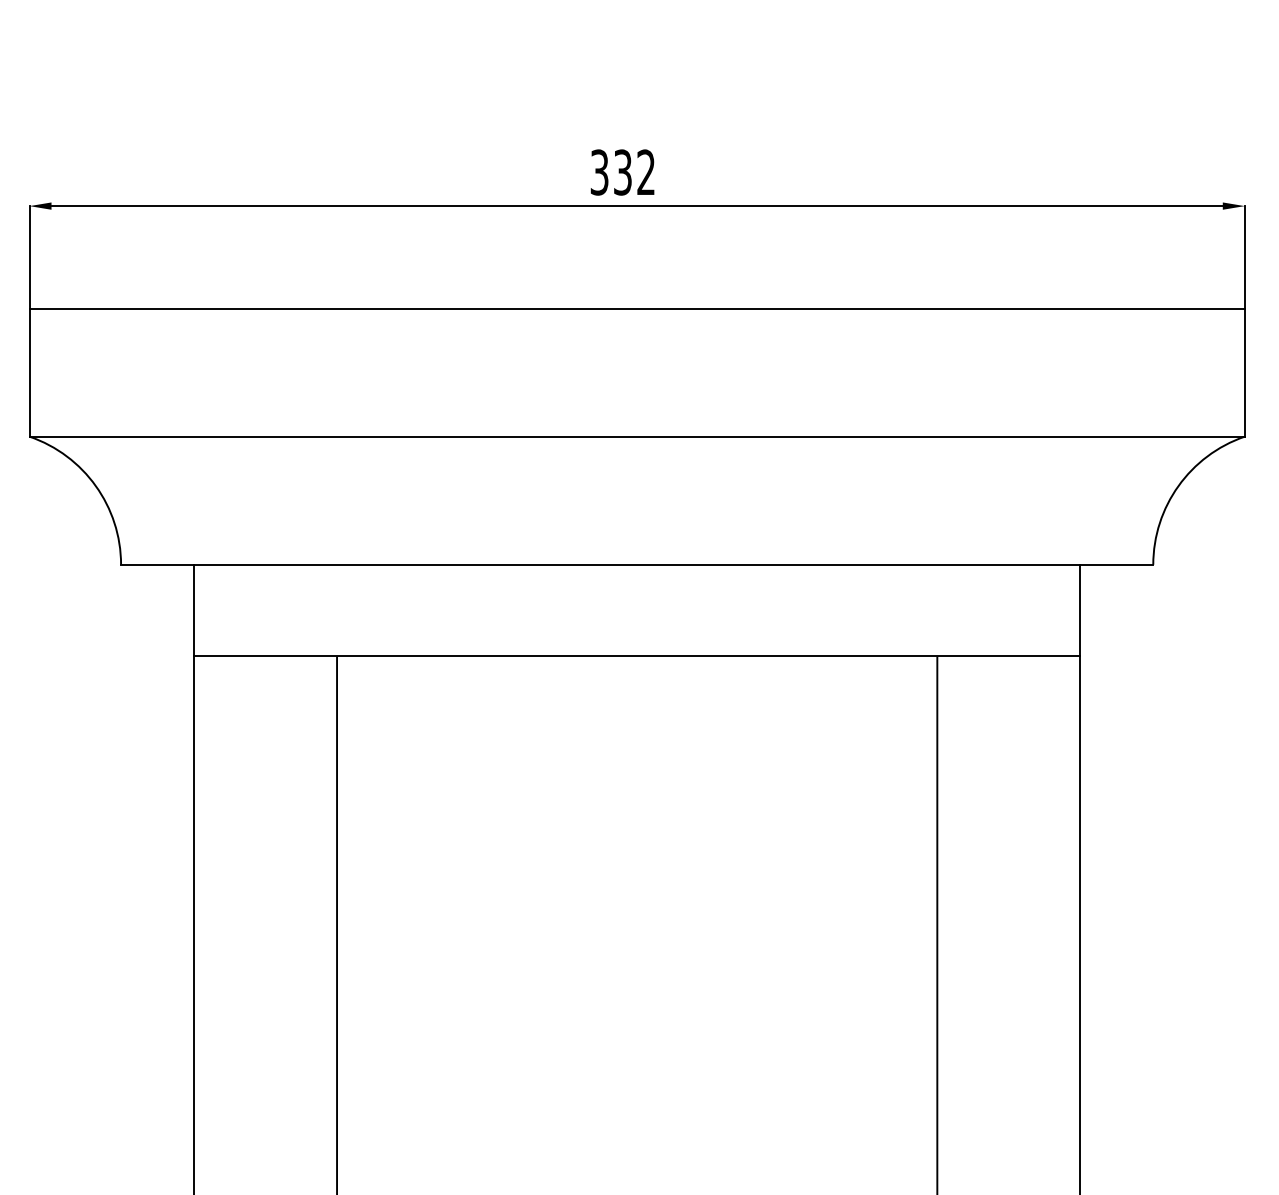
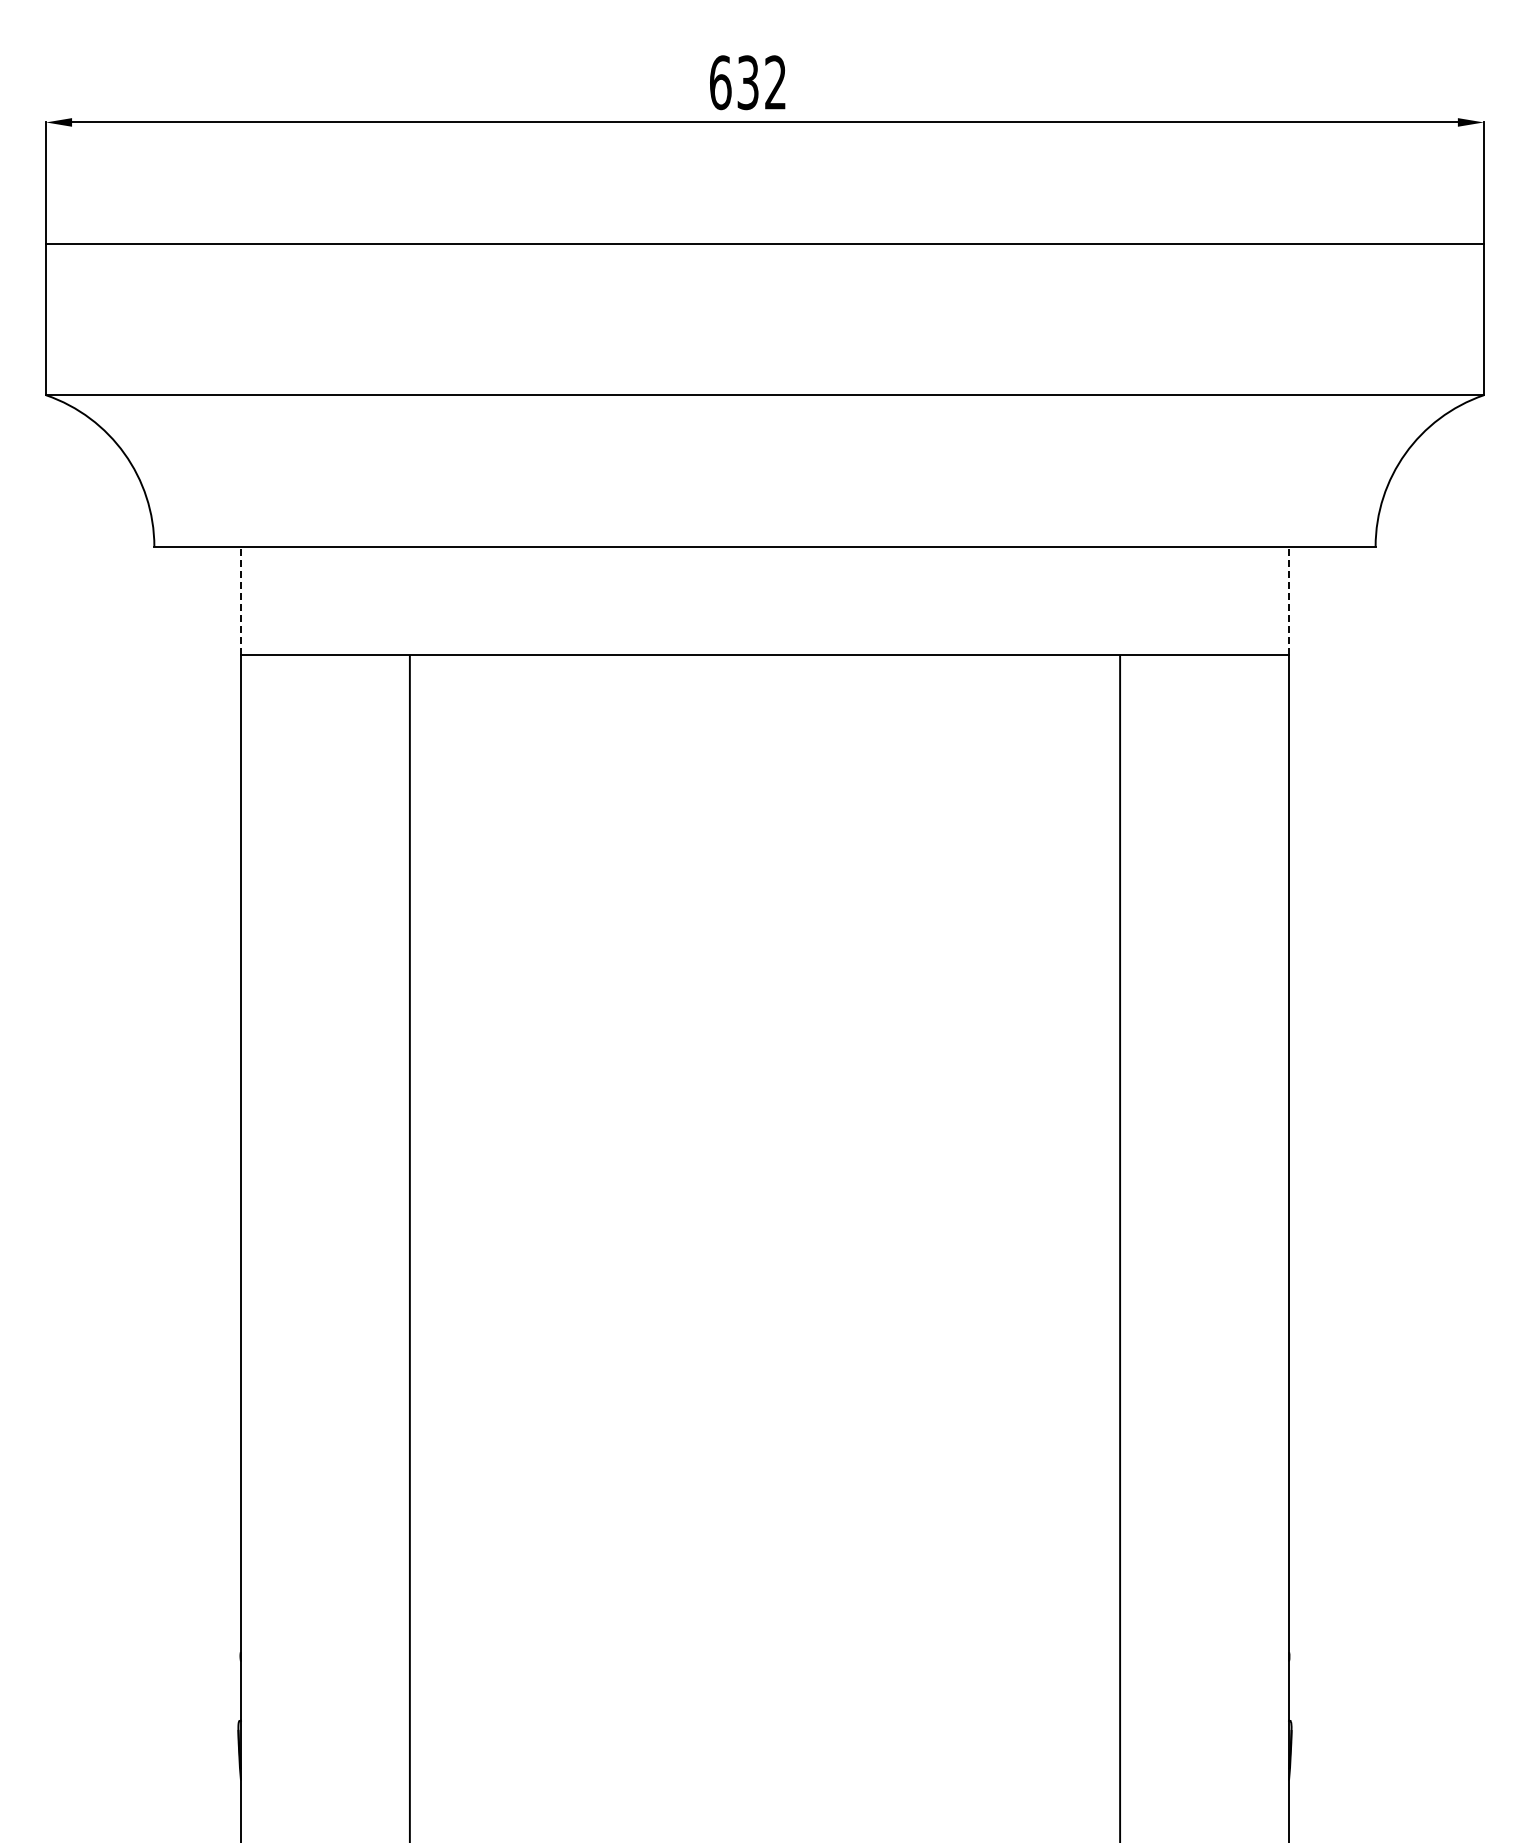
text: (599, 172) -> (720, 82), 332 -> 632
line: (193, 610) -> (240, 600), solid -> dashed
line: (1080, 610) -> (1289, 600), solid -> dashed

